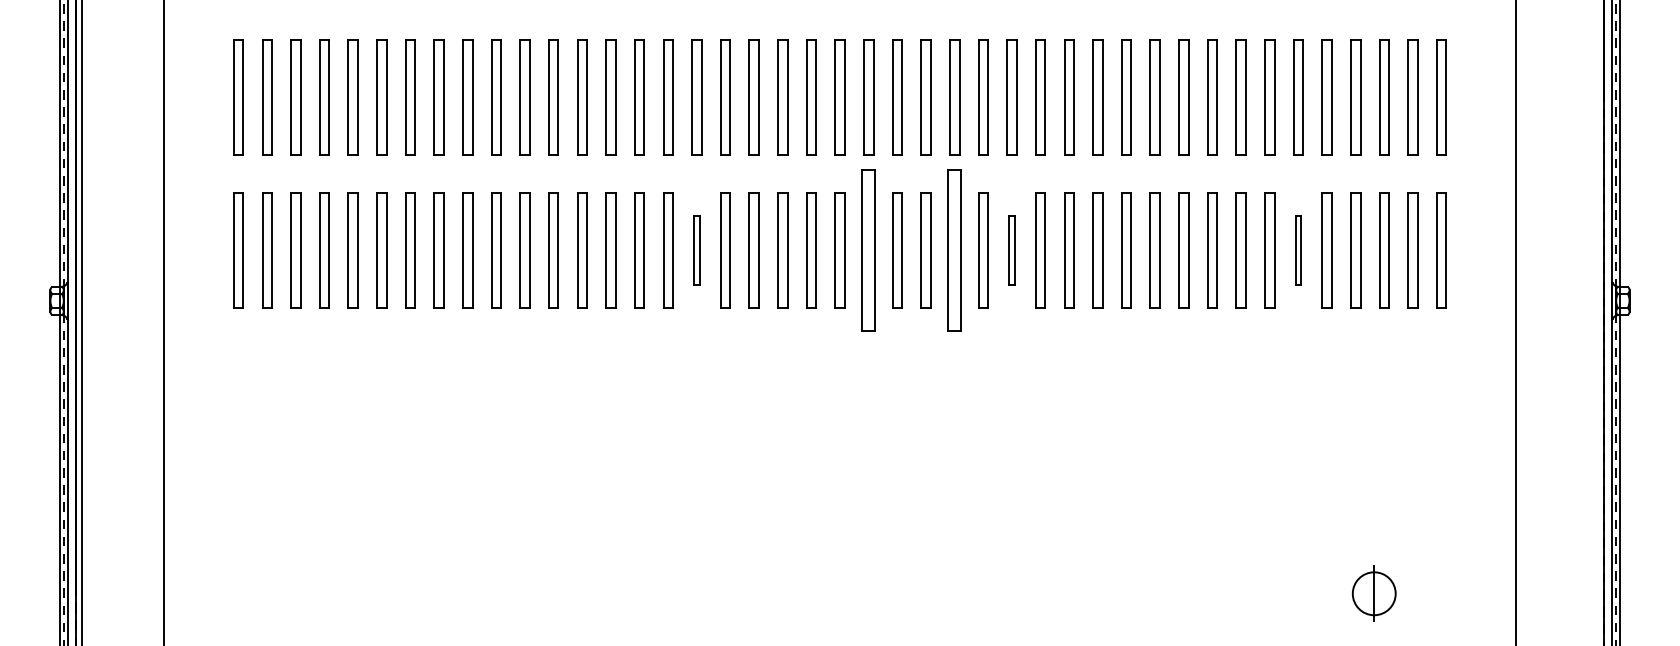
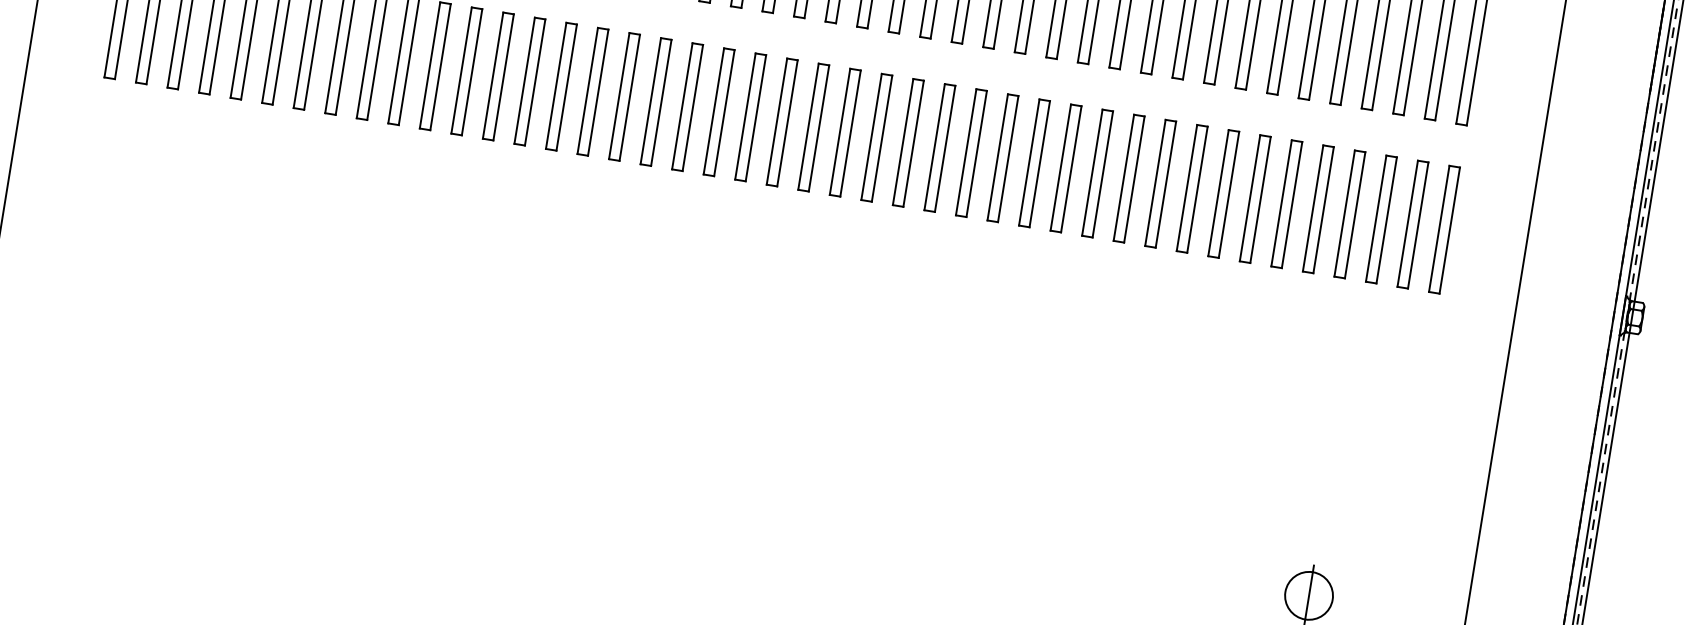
part: (696, 250) -> (624, 97), size x1.67
part: (868, 250) -> (813, 127), size x0.71
part: (954, 250) -> (908, 143), size x0.71
part: (1011, 250) -> (970, 153), size x1.67
part: (1298, 250) -> (1286, 204), size x1.67

